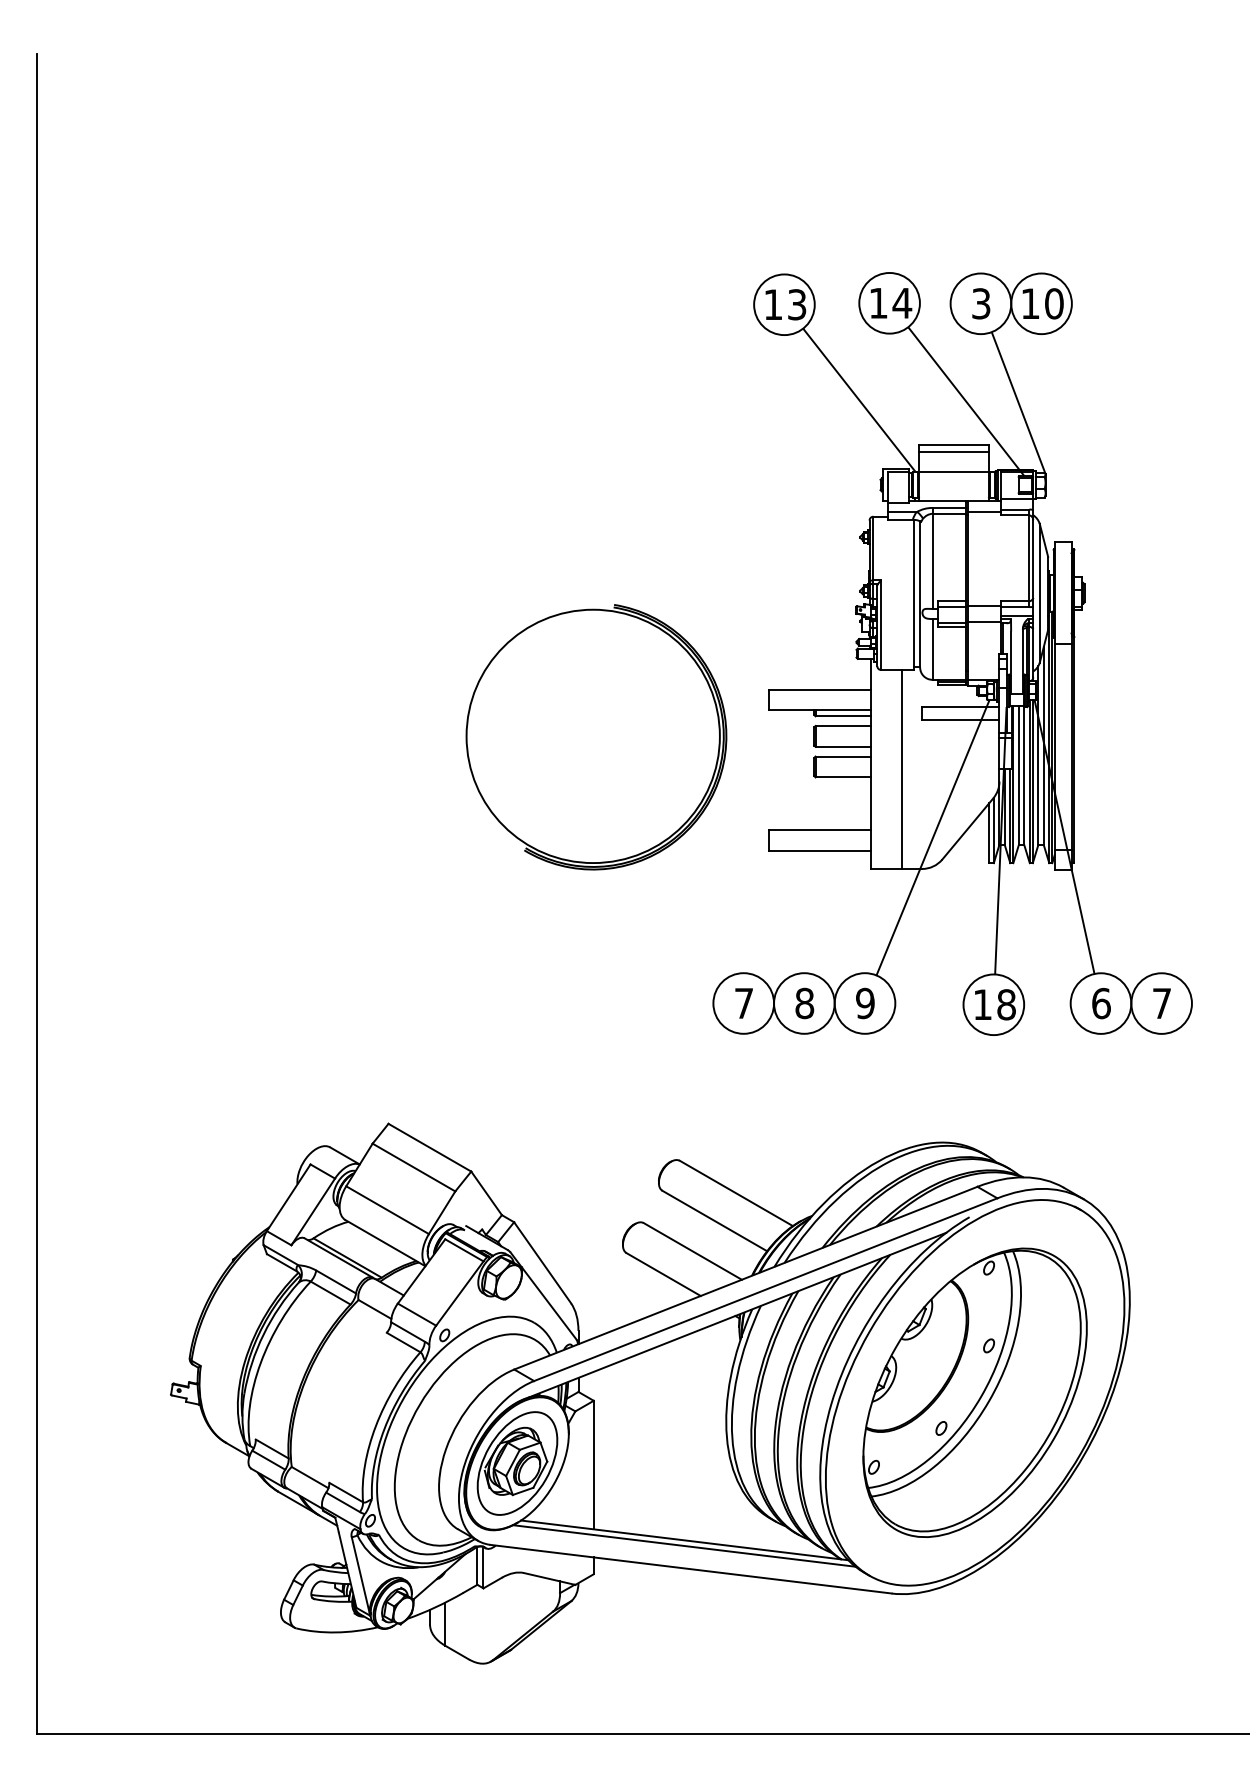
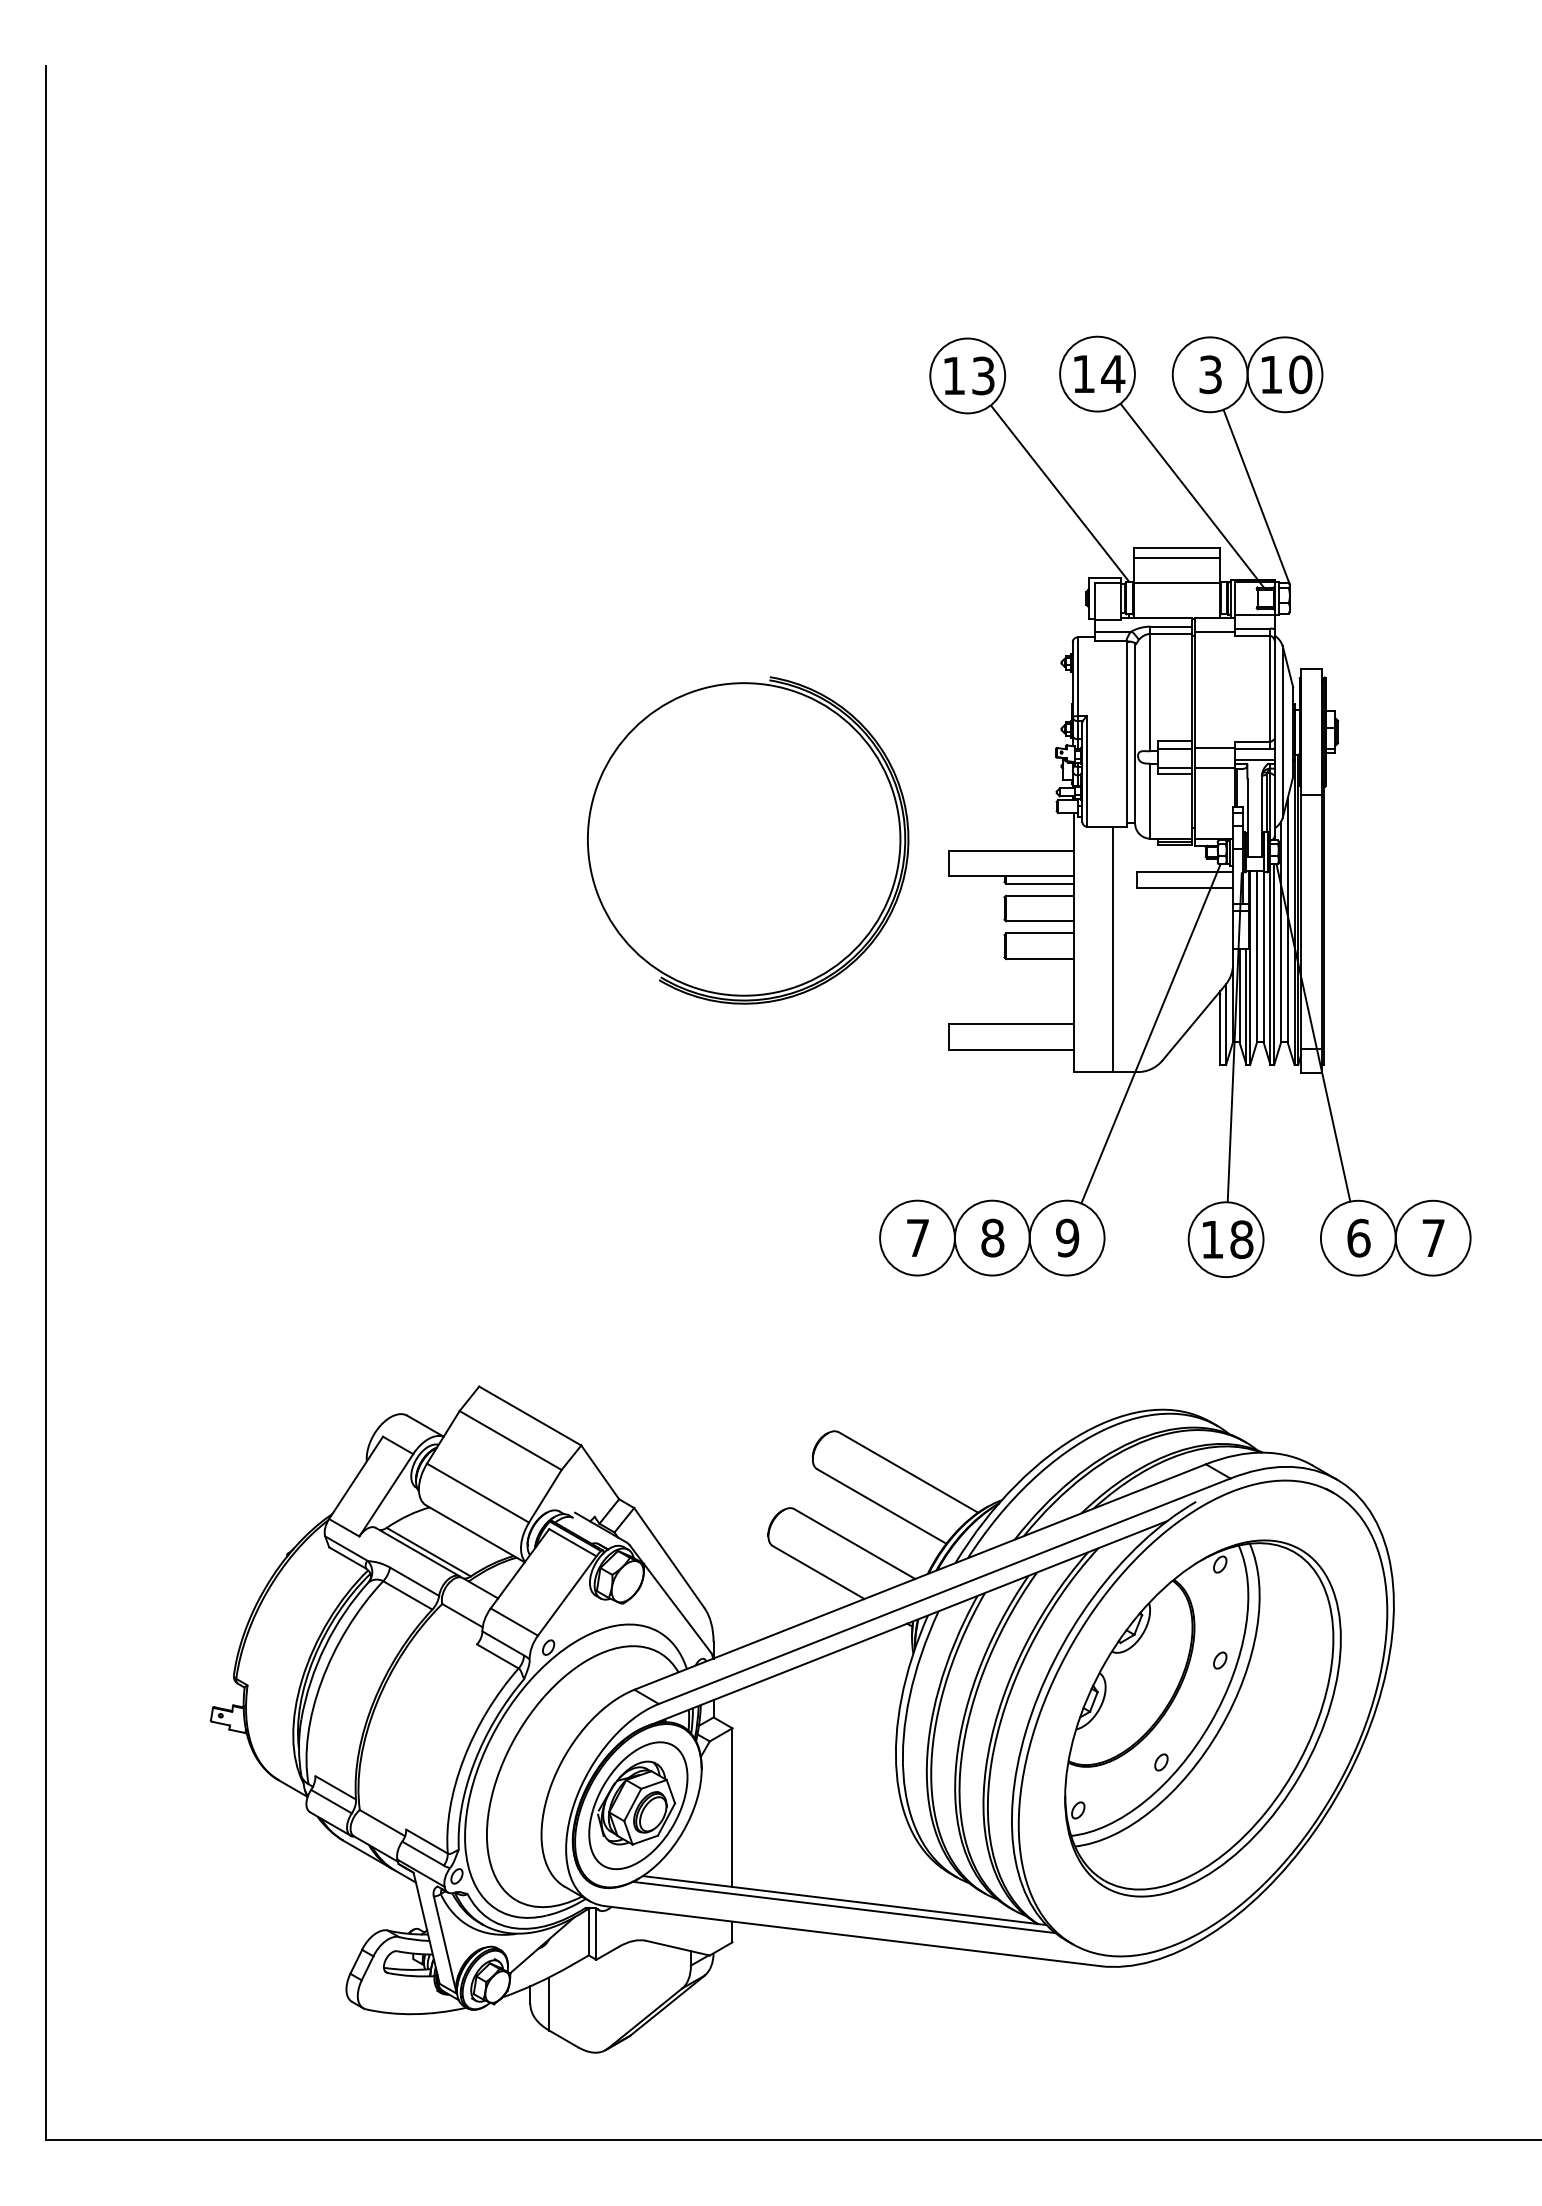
part: (596, 737) -> (748, 840), moved

